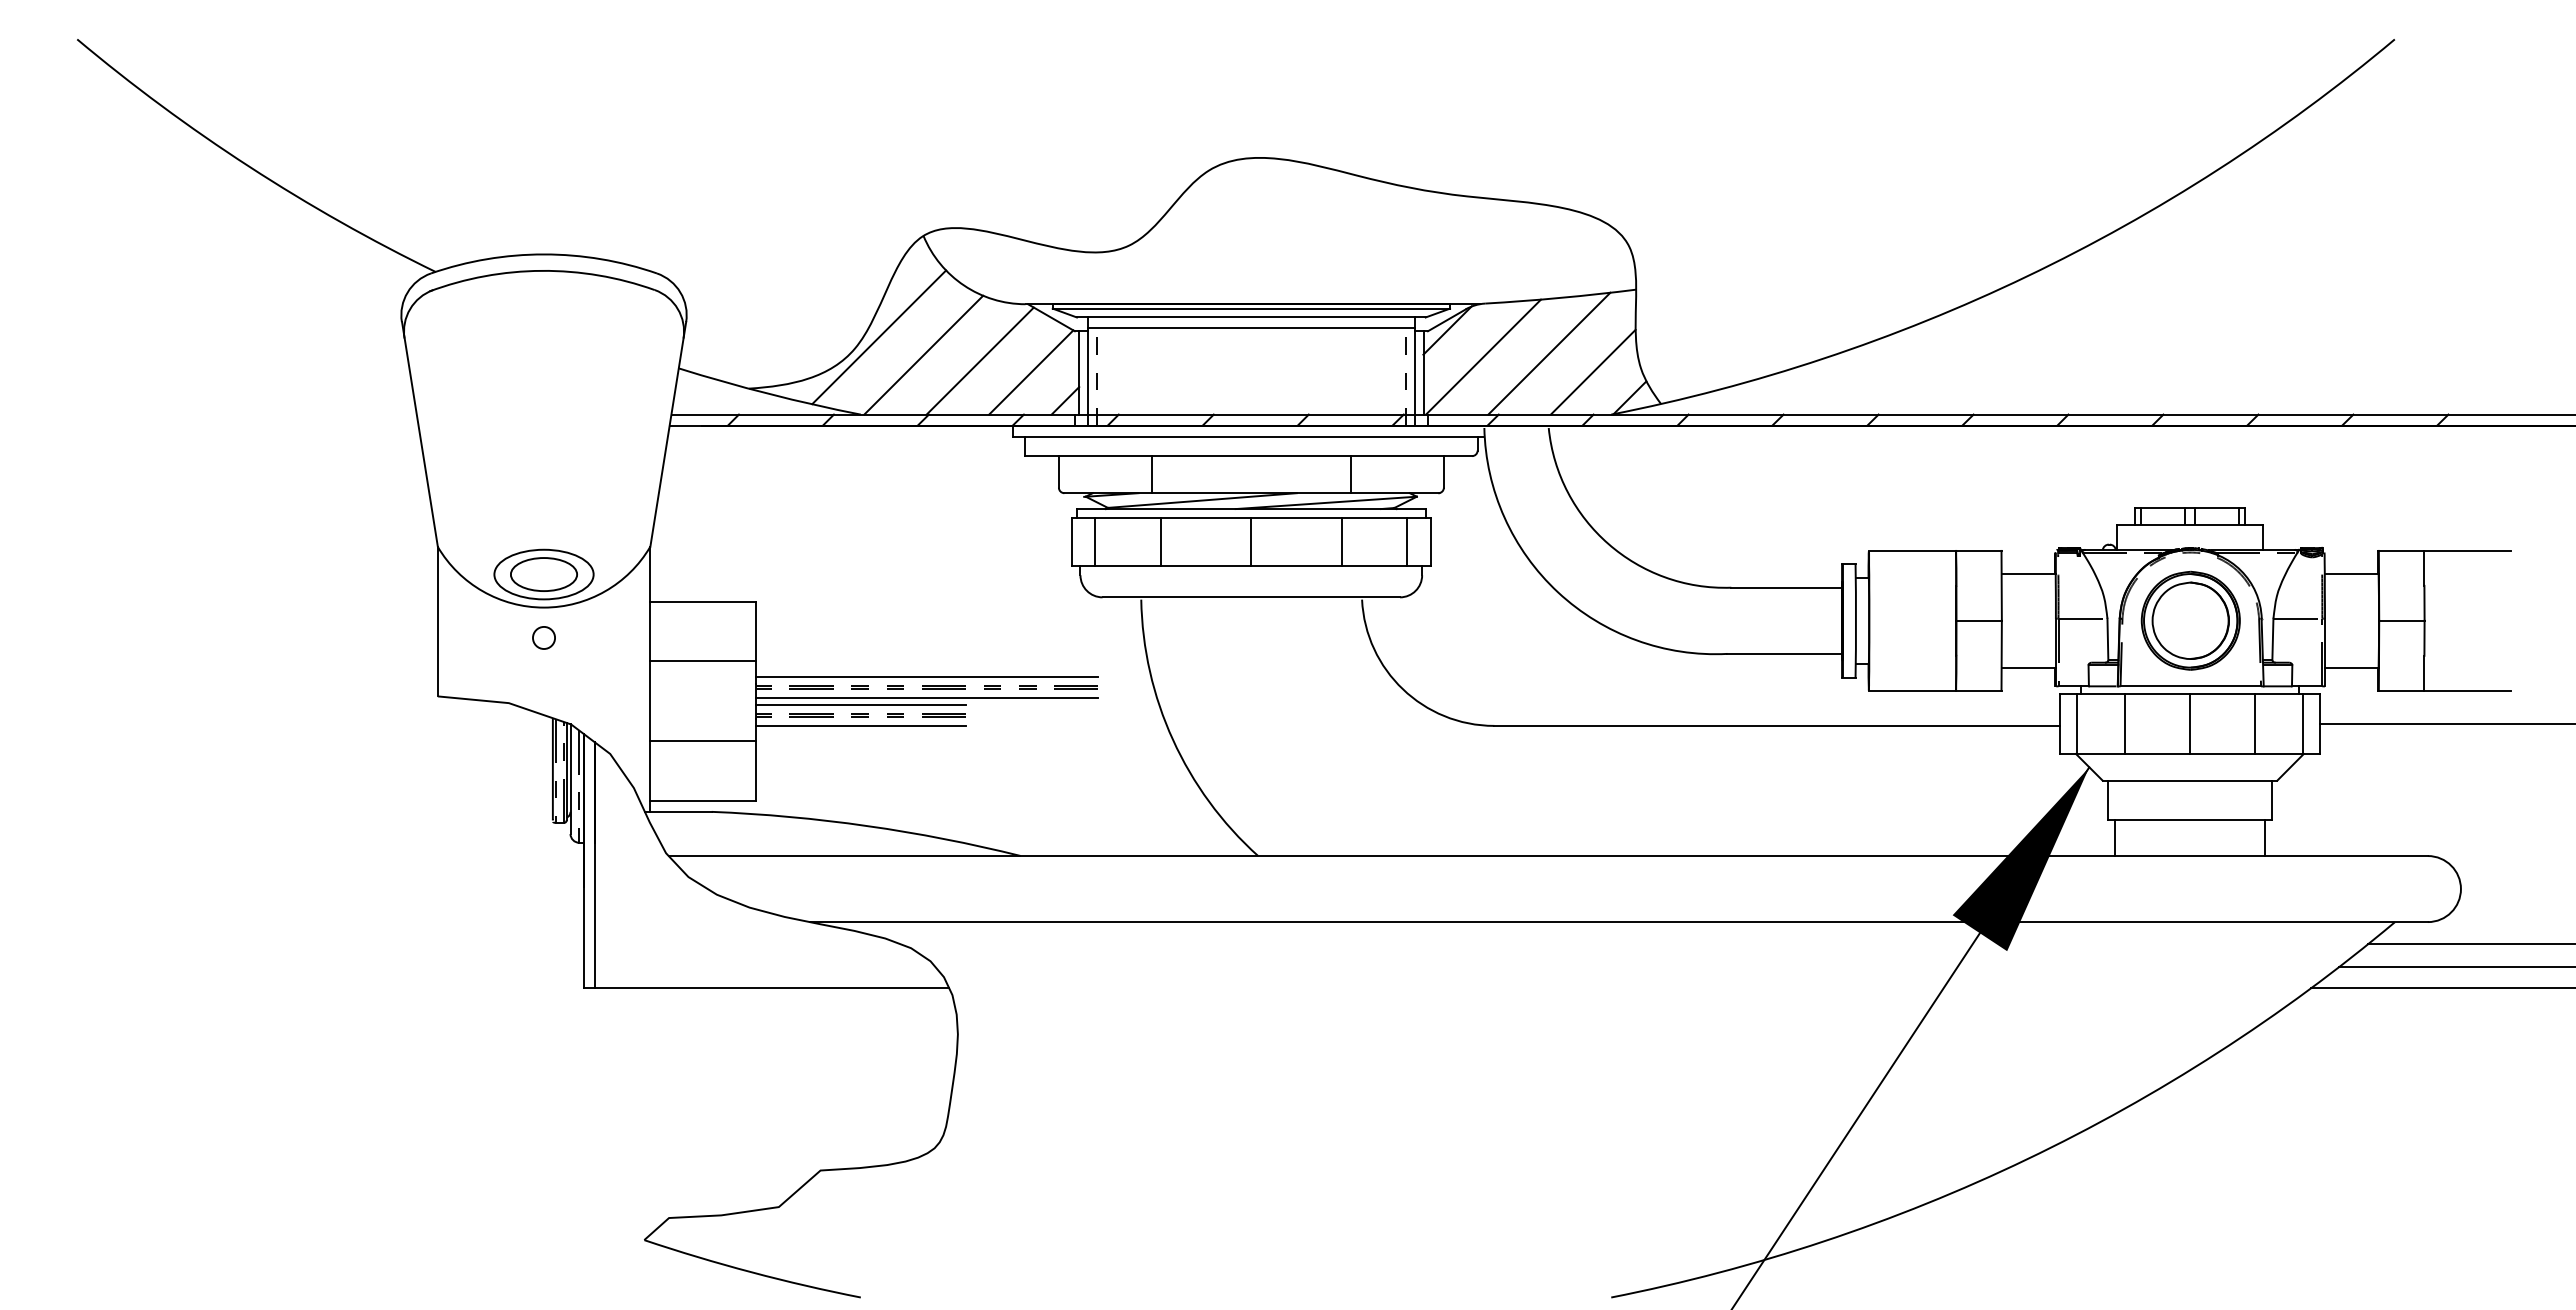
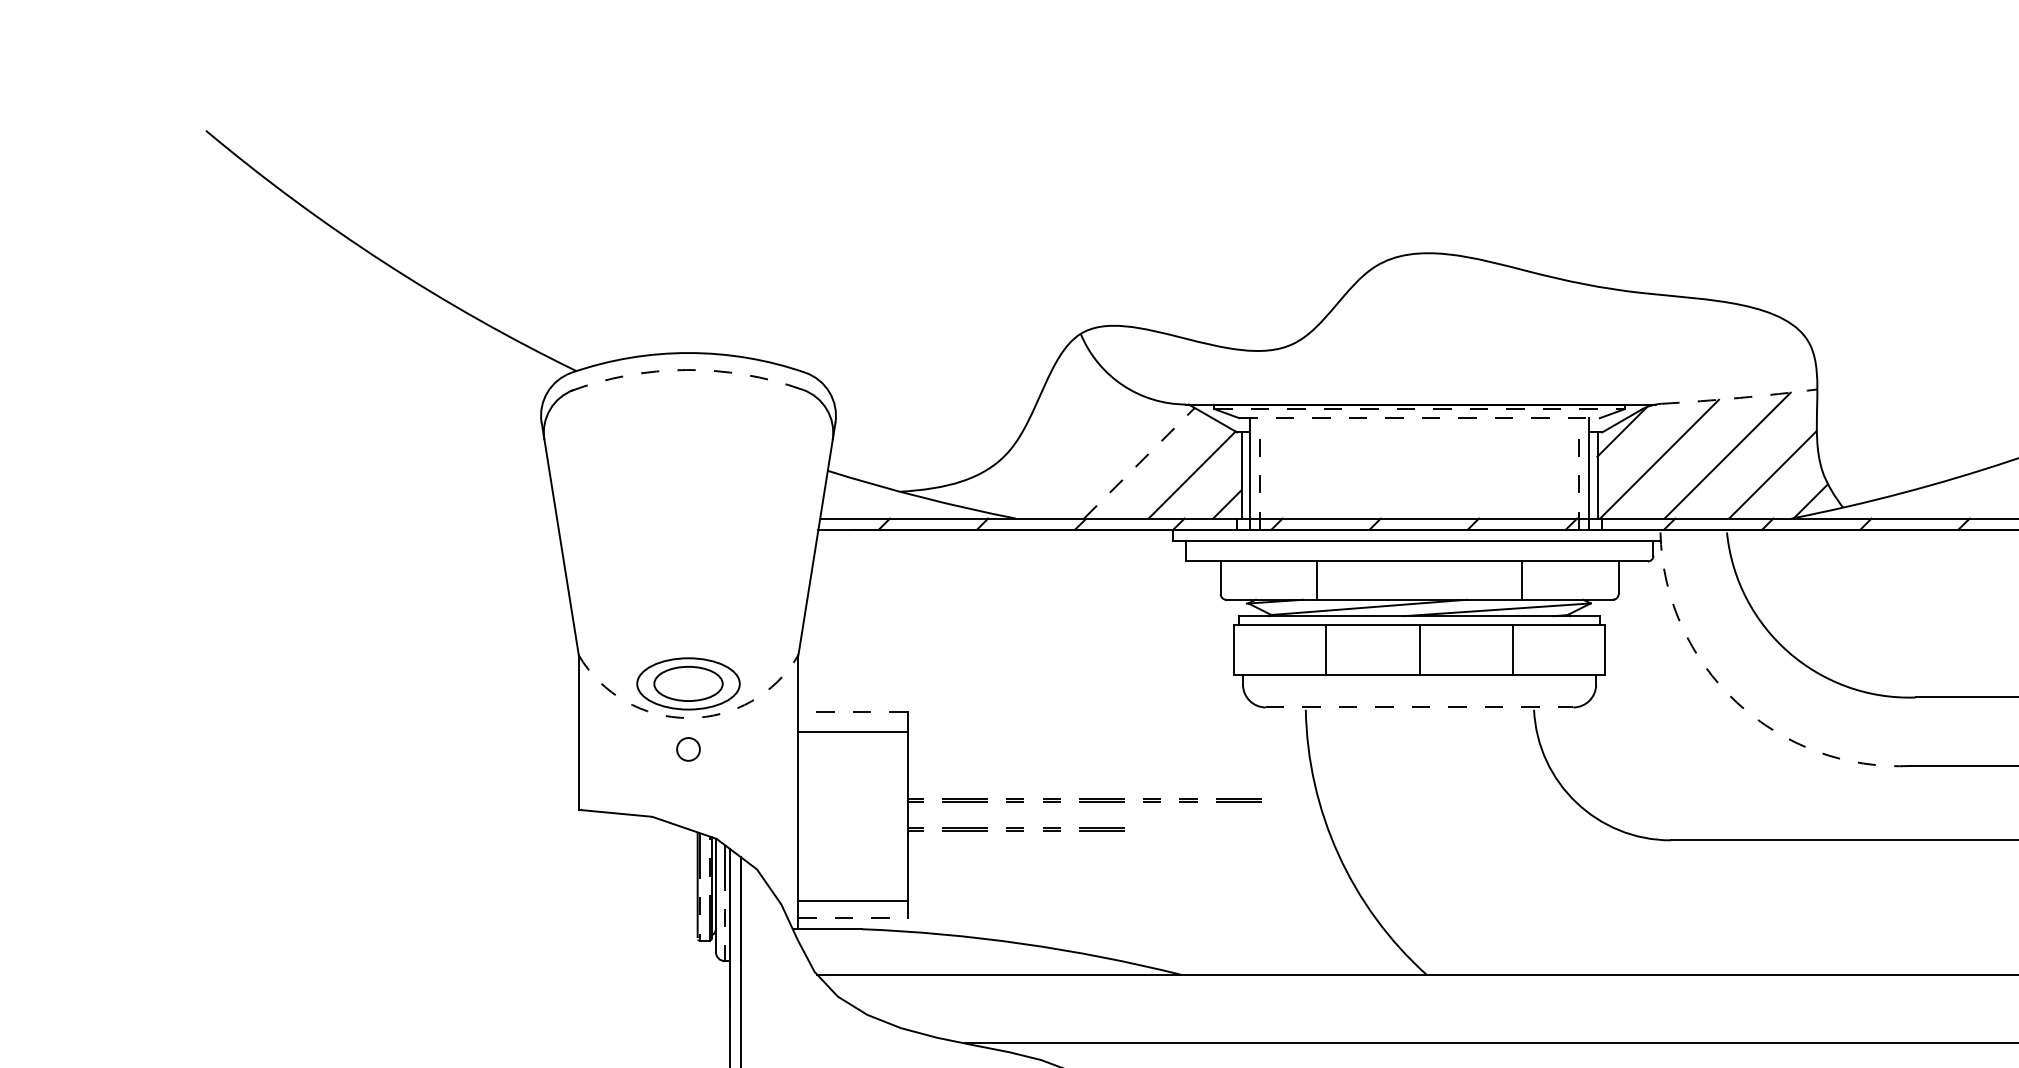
arc: (541, 270) -> (685, 369), solid -> dashed
arc: (1560, 297) -> (1739, 397), solid -> dashed
line: (1251, 308) -> (1419, 408), solid -> dashed
line: (1251, 317) -> (1419, 418), solid -> dashed
line: (1251, 327) -> (1419, 428), removed
line: (879, 337) -> (1035, 438), removed
line: (923, 354) -> (1080, 456), removed
line: (980, 361) -> (1139, 463), solid -> dashed
line: (1095, 541) -> (1258, 649), removed
line: (1407, 541) -> (1581, 649), removed
arc: (1558, 592) -> (1737, 702), solid -> dashed
line: (1251, 597) -> (1419, 707), solid -> dashed
line: (703, 601) -> (853, 711), solid -> dashed
arc: (544, 607) -> (689, 717), solid -> dashed
line: (703, 661) -> (853, 732), moved
line: (927, 676) -> (1084, 789), removed
line: (927, 698) -> (1084, 812), removed
line: (861, 705) -> (1016, 819), removed
line: (861, 726) -> (1016, 840), removed
line: (703, 741) -> (853, 900), moved
line: (703, 801) -> (853, 918), solid -> dashed

